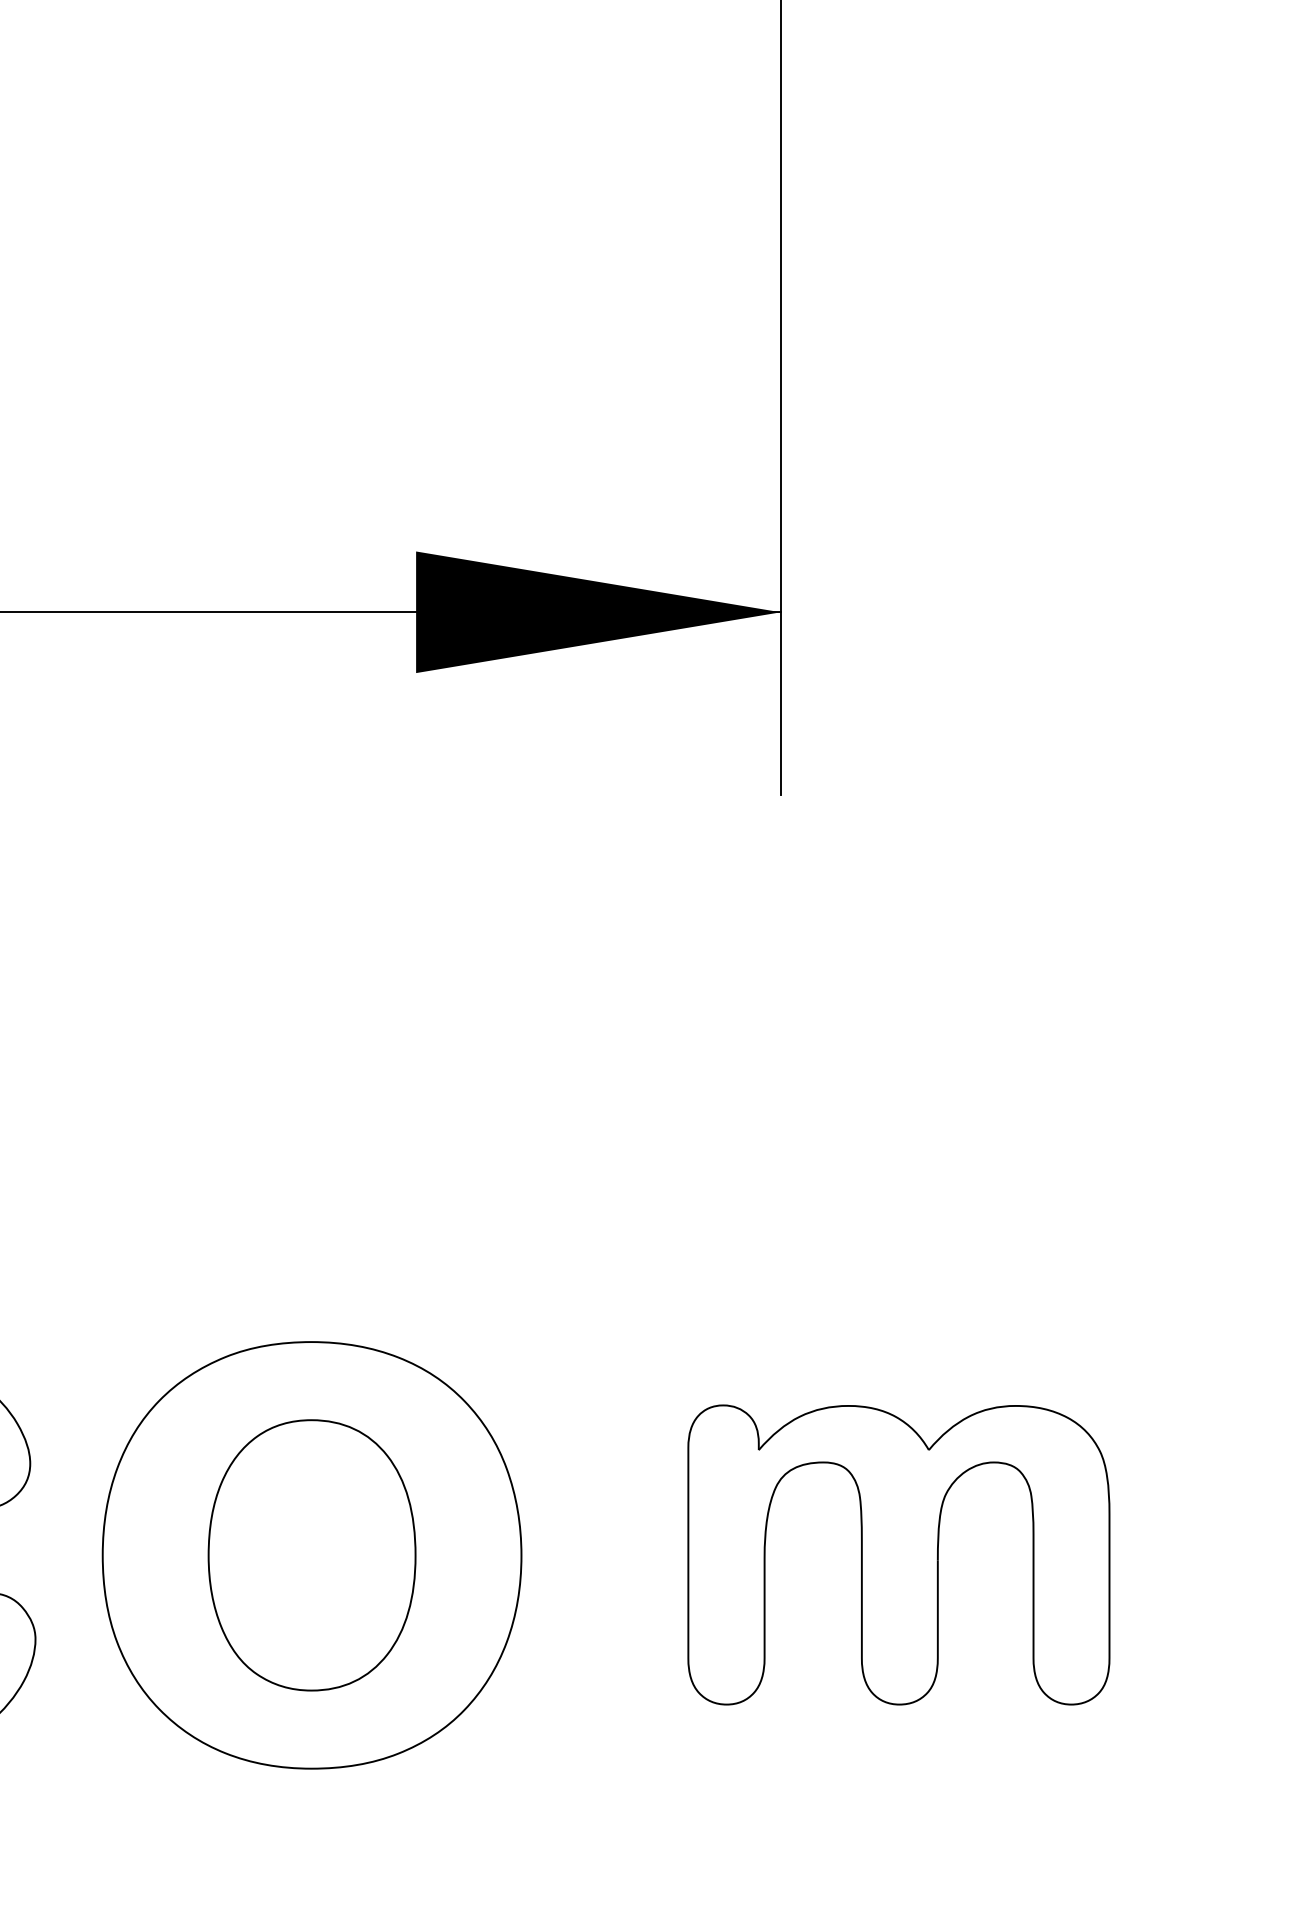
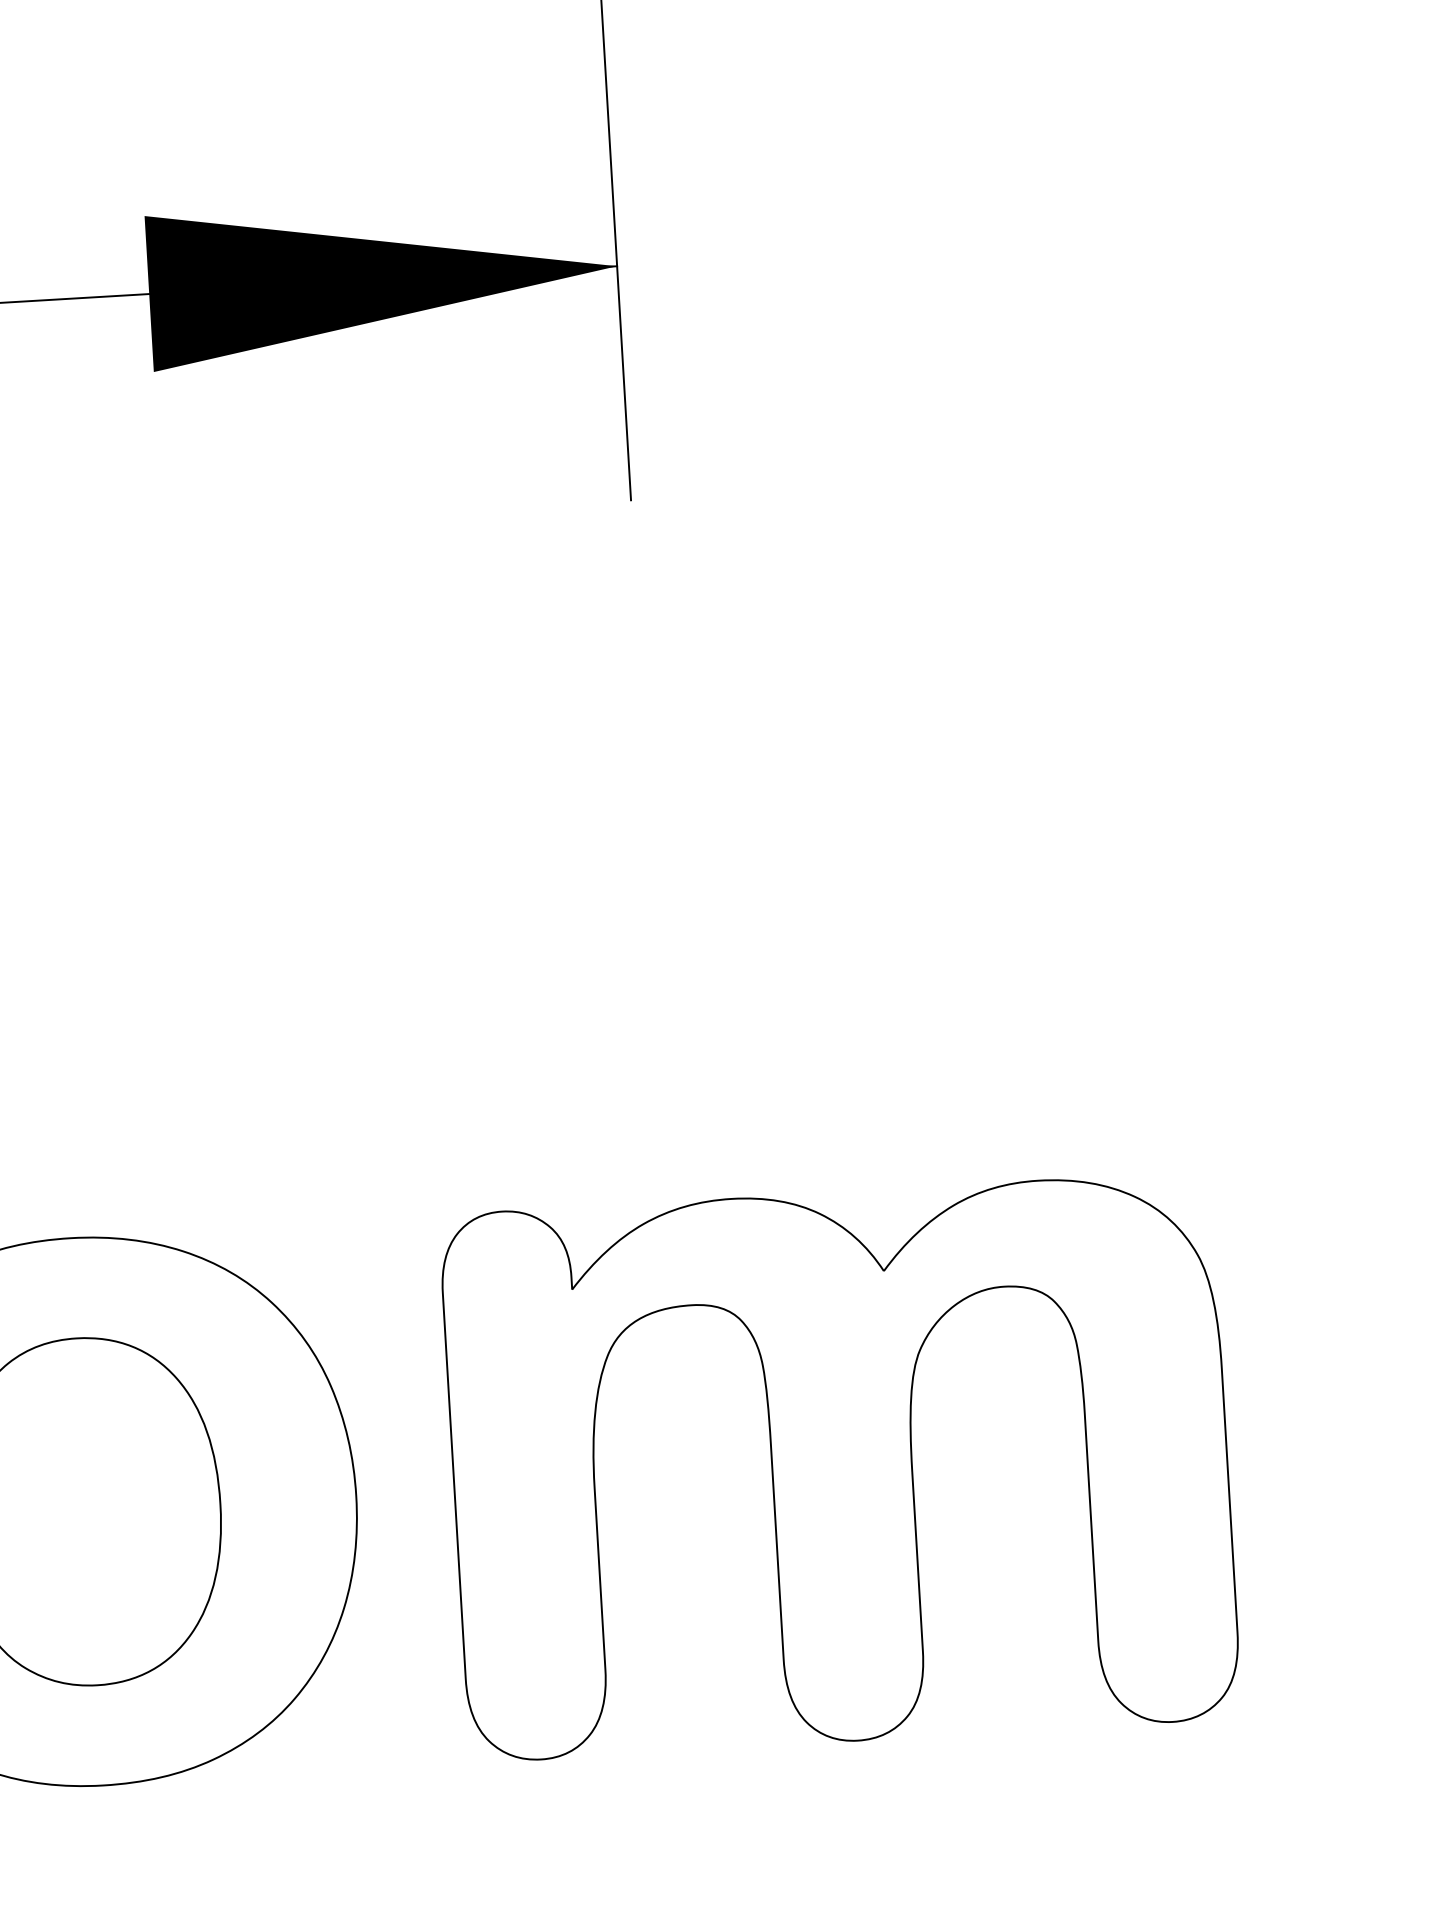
part: (898, 1554) -> (839, 1465), size x1.43

